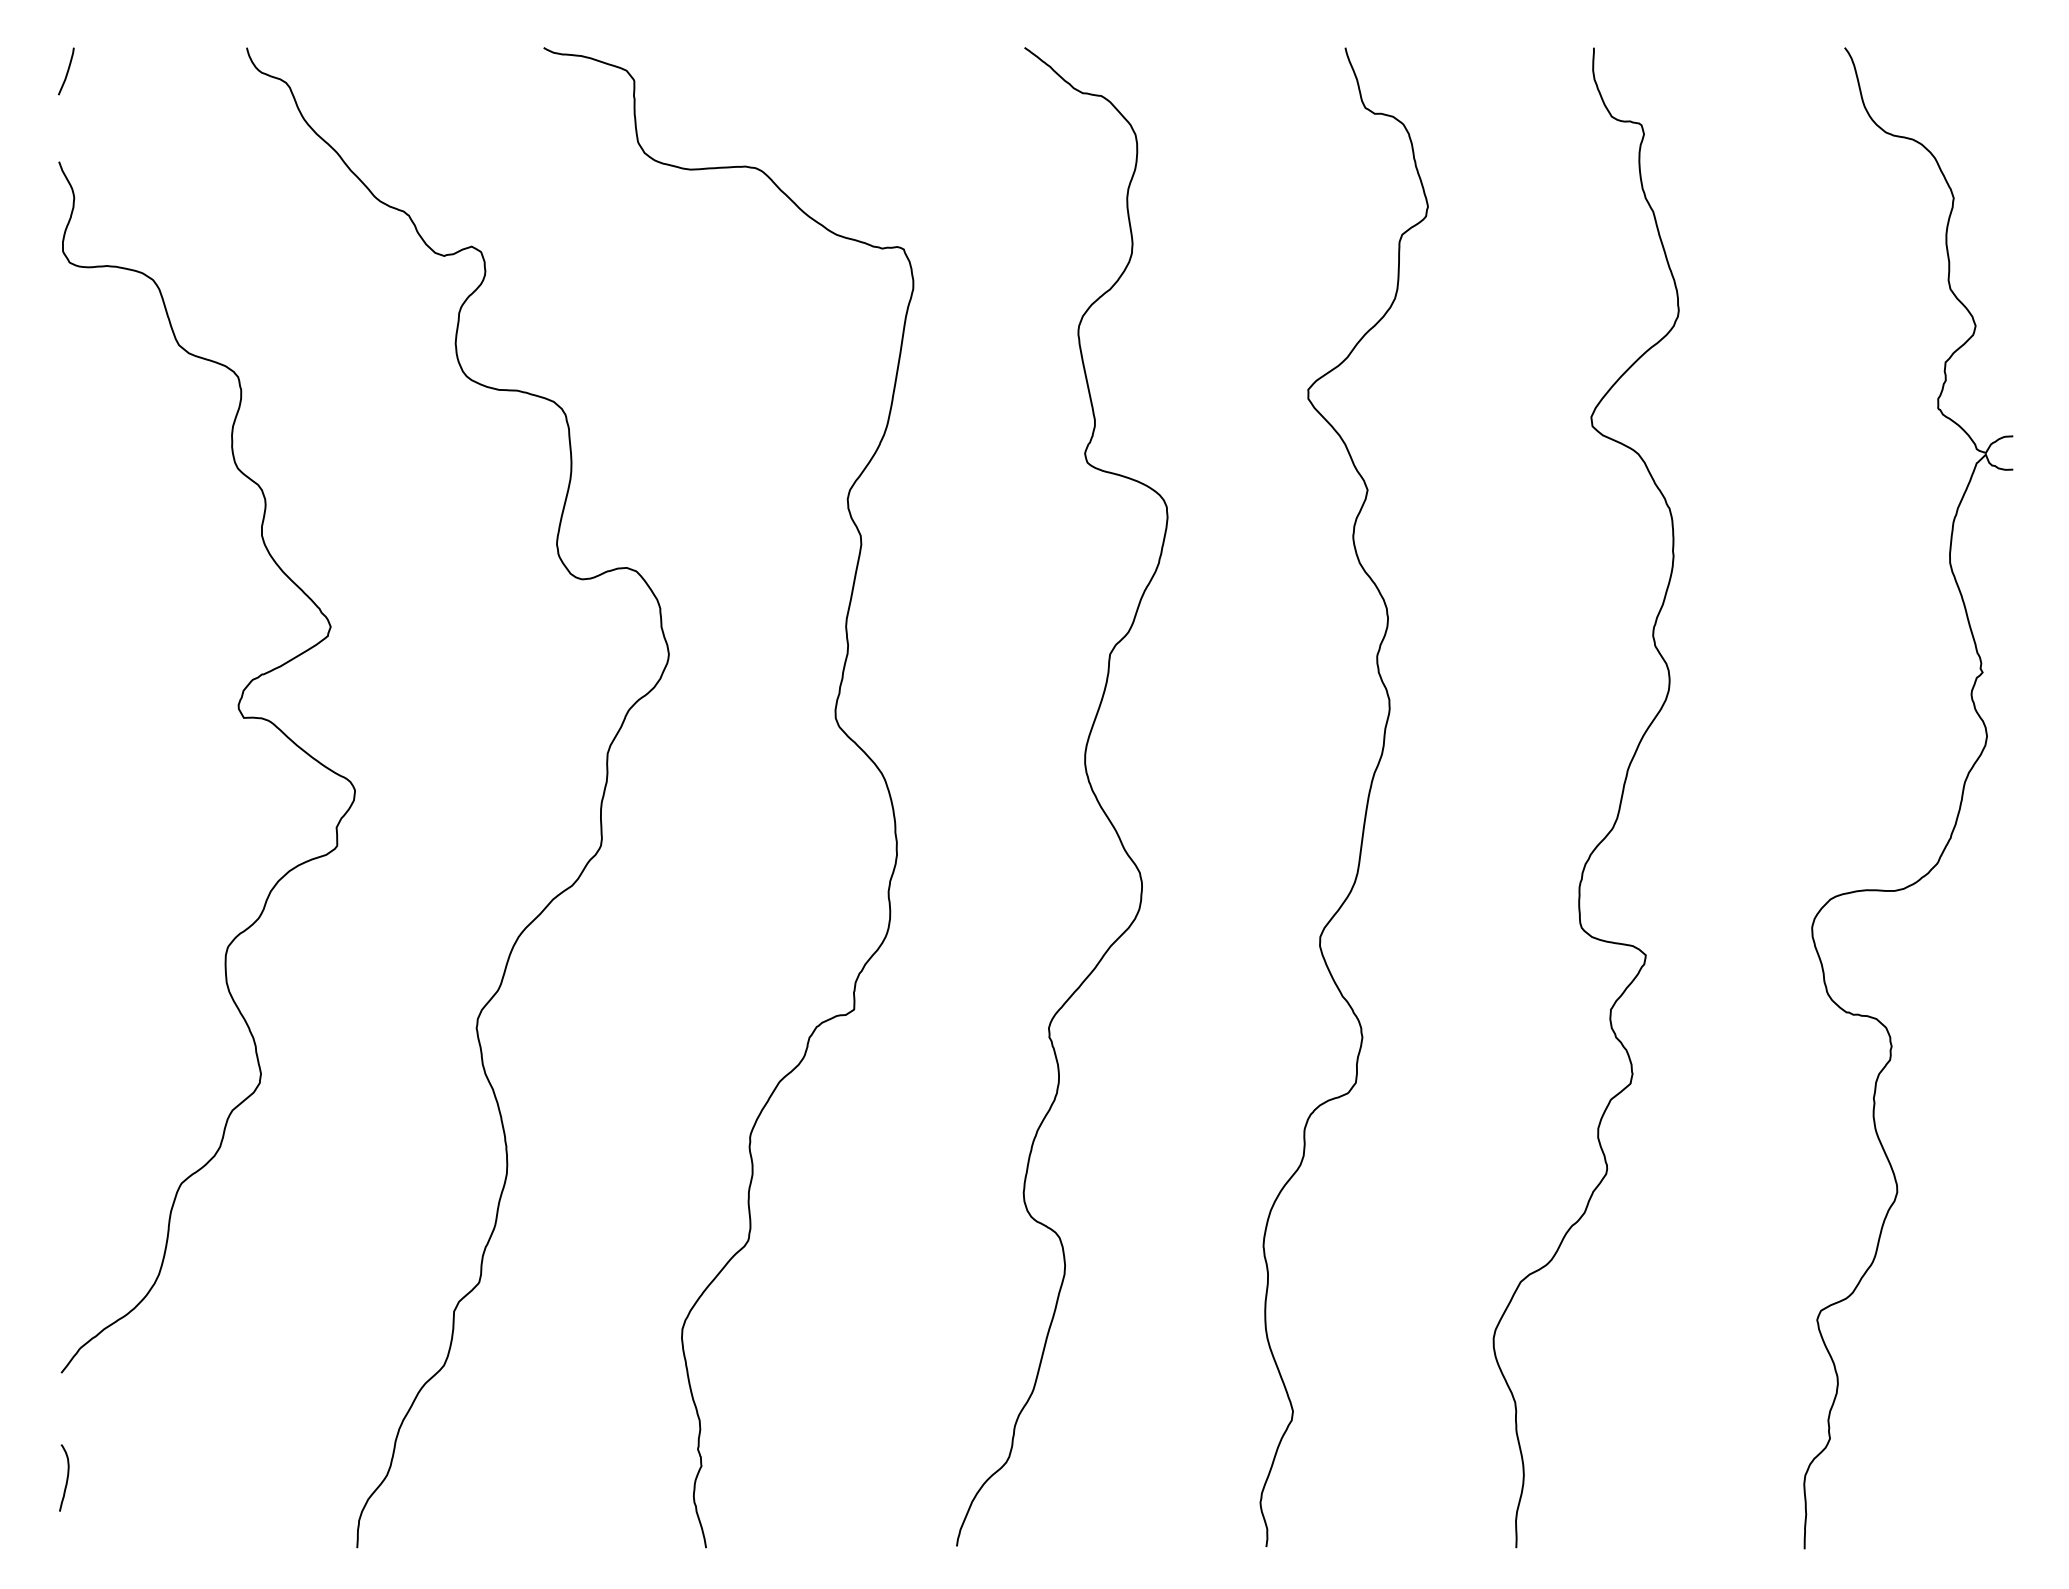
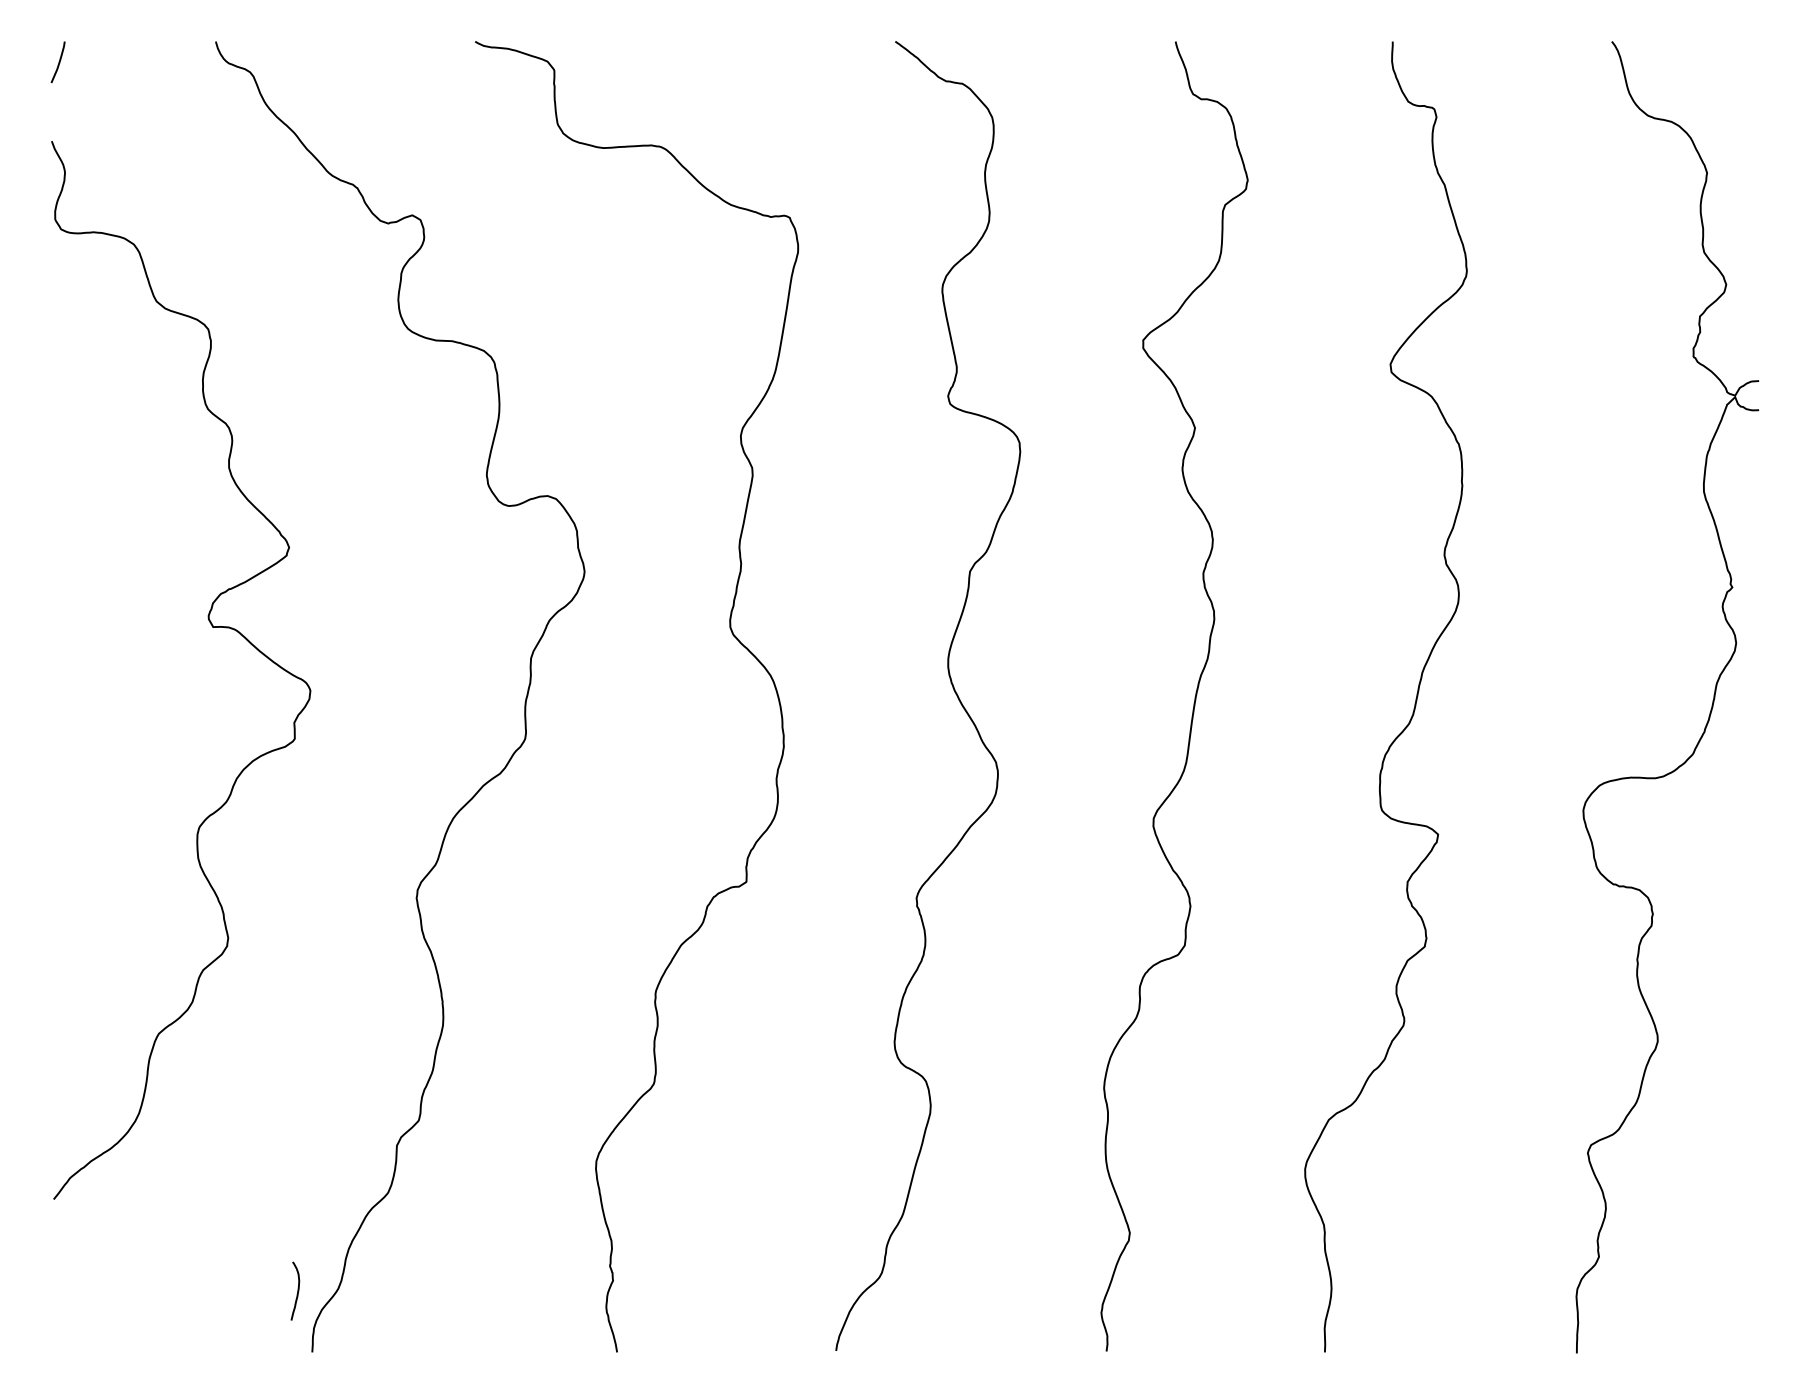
curve: (66, 1477) -> (297, 1290), moved

